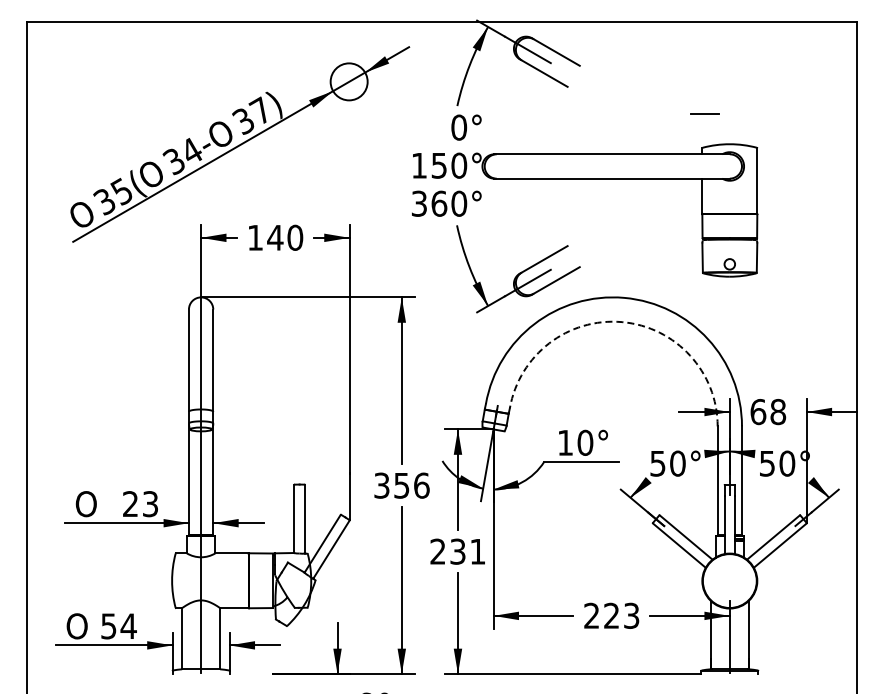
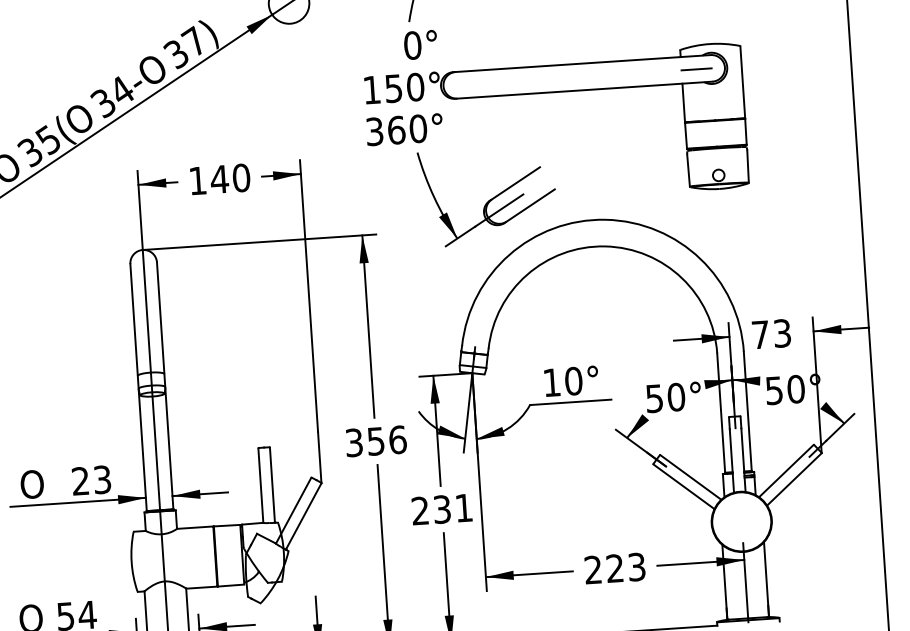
line: (704, 113) -> (695, 68), moved
arc: (622, 322) -> (605, 246), dashed -> solid
text: (768, 411) -> (771, 333), 68 -> 73

